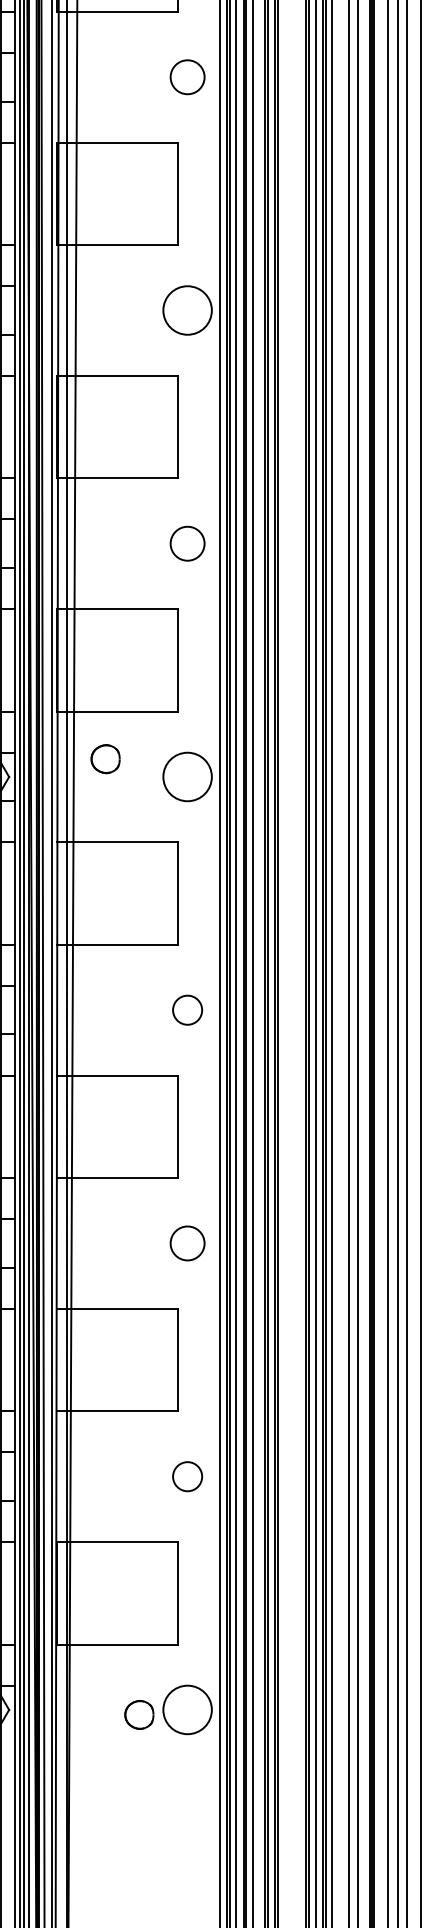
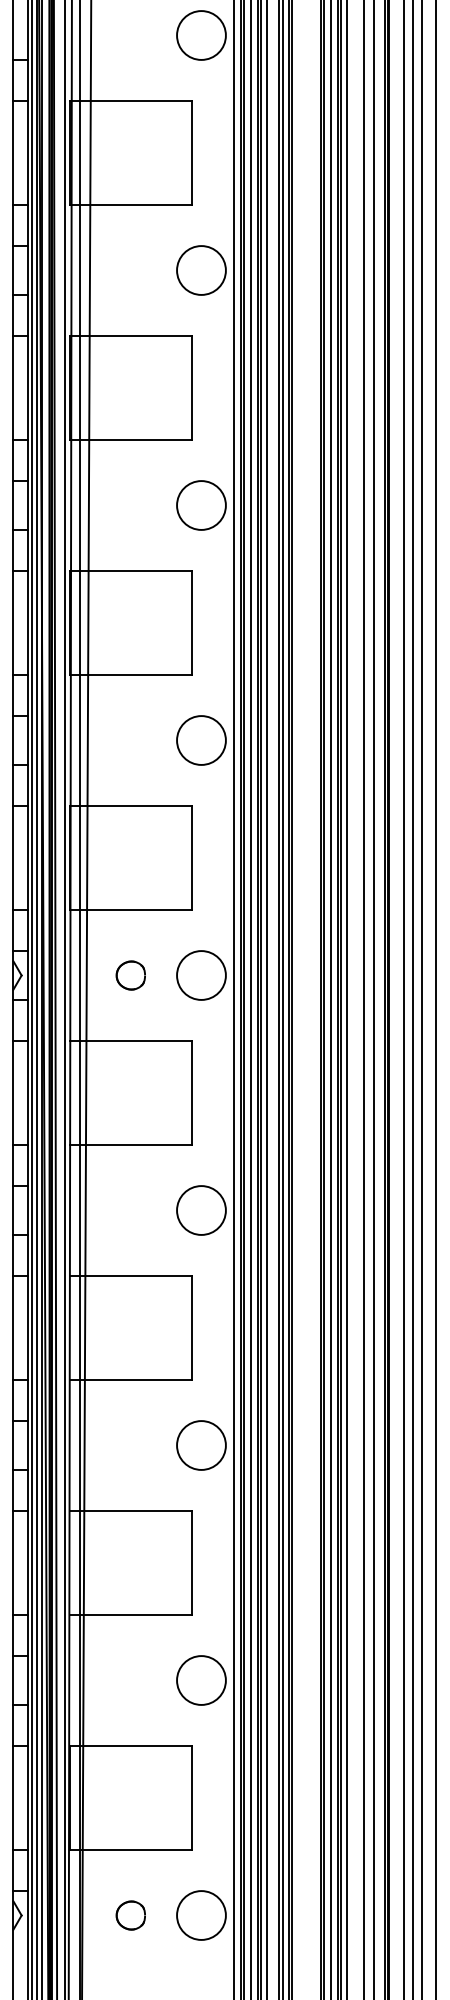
circle: (187, 77) -> (201, 270), size x1.43
circle: (187, 543) -> (201, 740), size x1.43
part: (105, 759) -> (130, 975), moved
circle: (187, 1010) -> (201, 1210), size x1.67
circle: (187, 1243) -> (201, 1445), size x1.43
circle: (187, 1476) -> (201, 1680), size x1.67
part: (139, 1714) -> (130, 1915), moved

